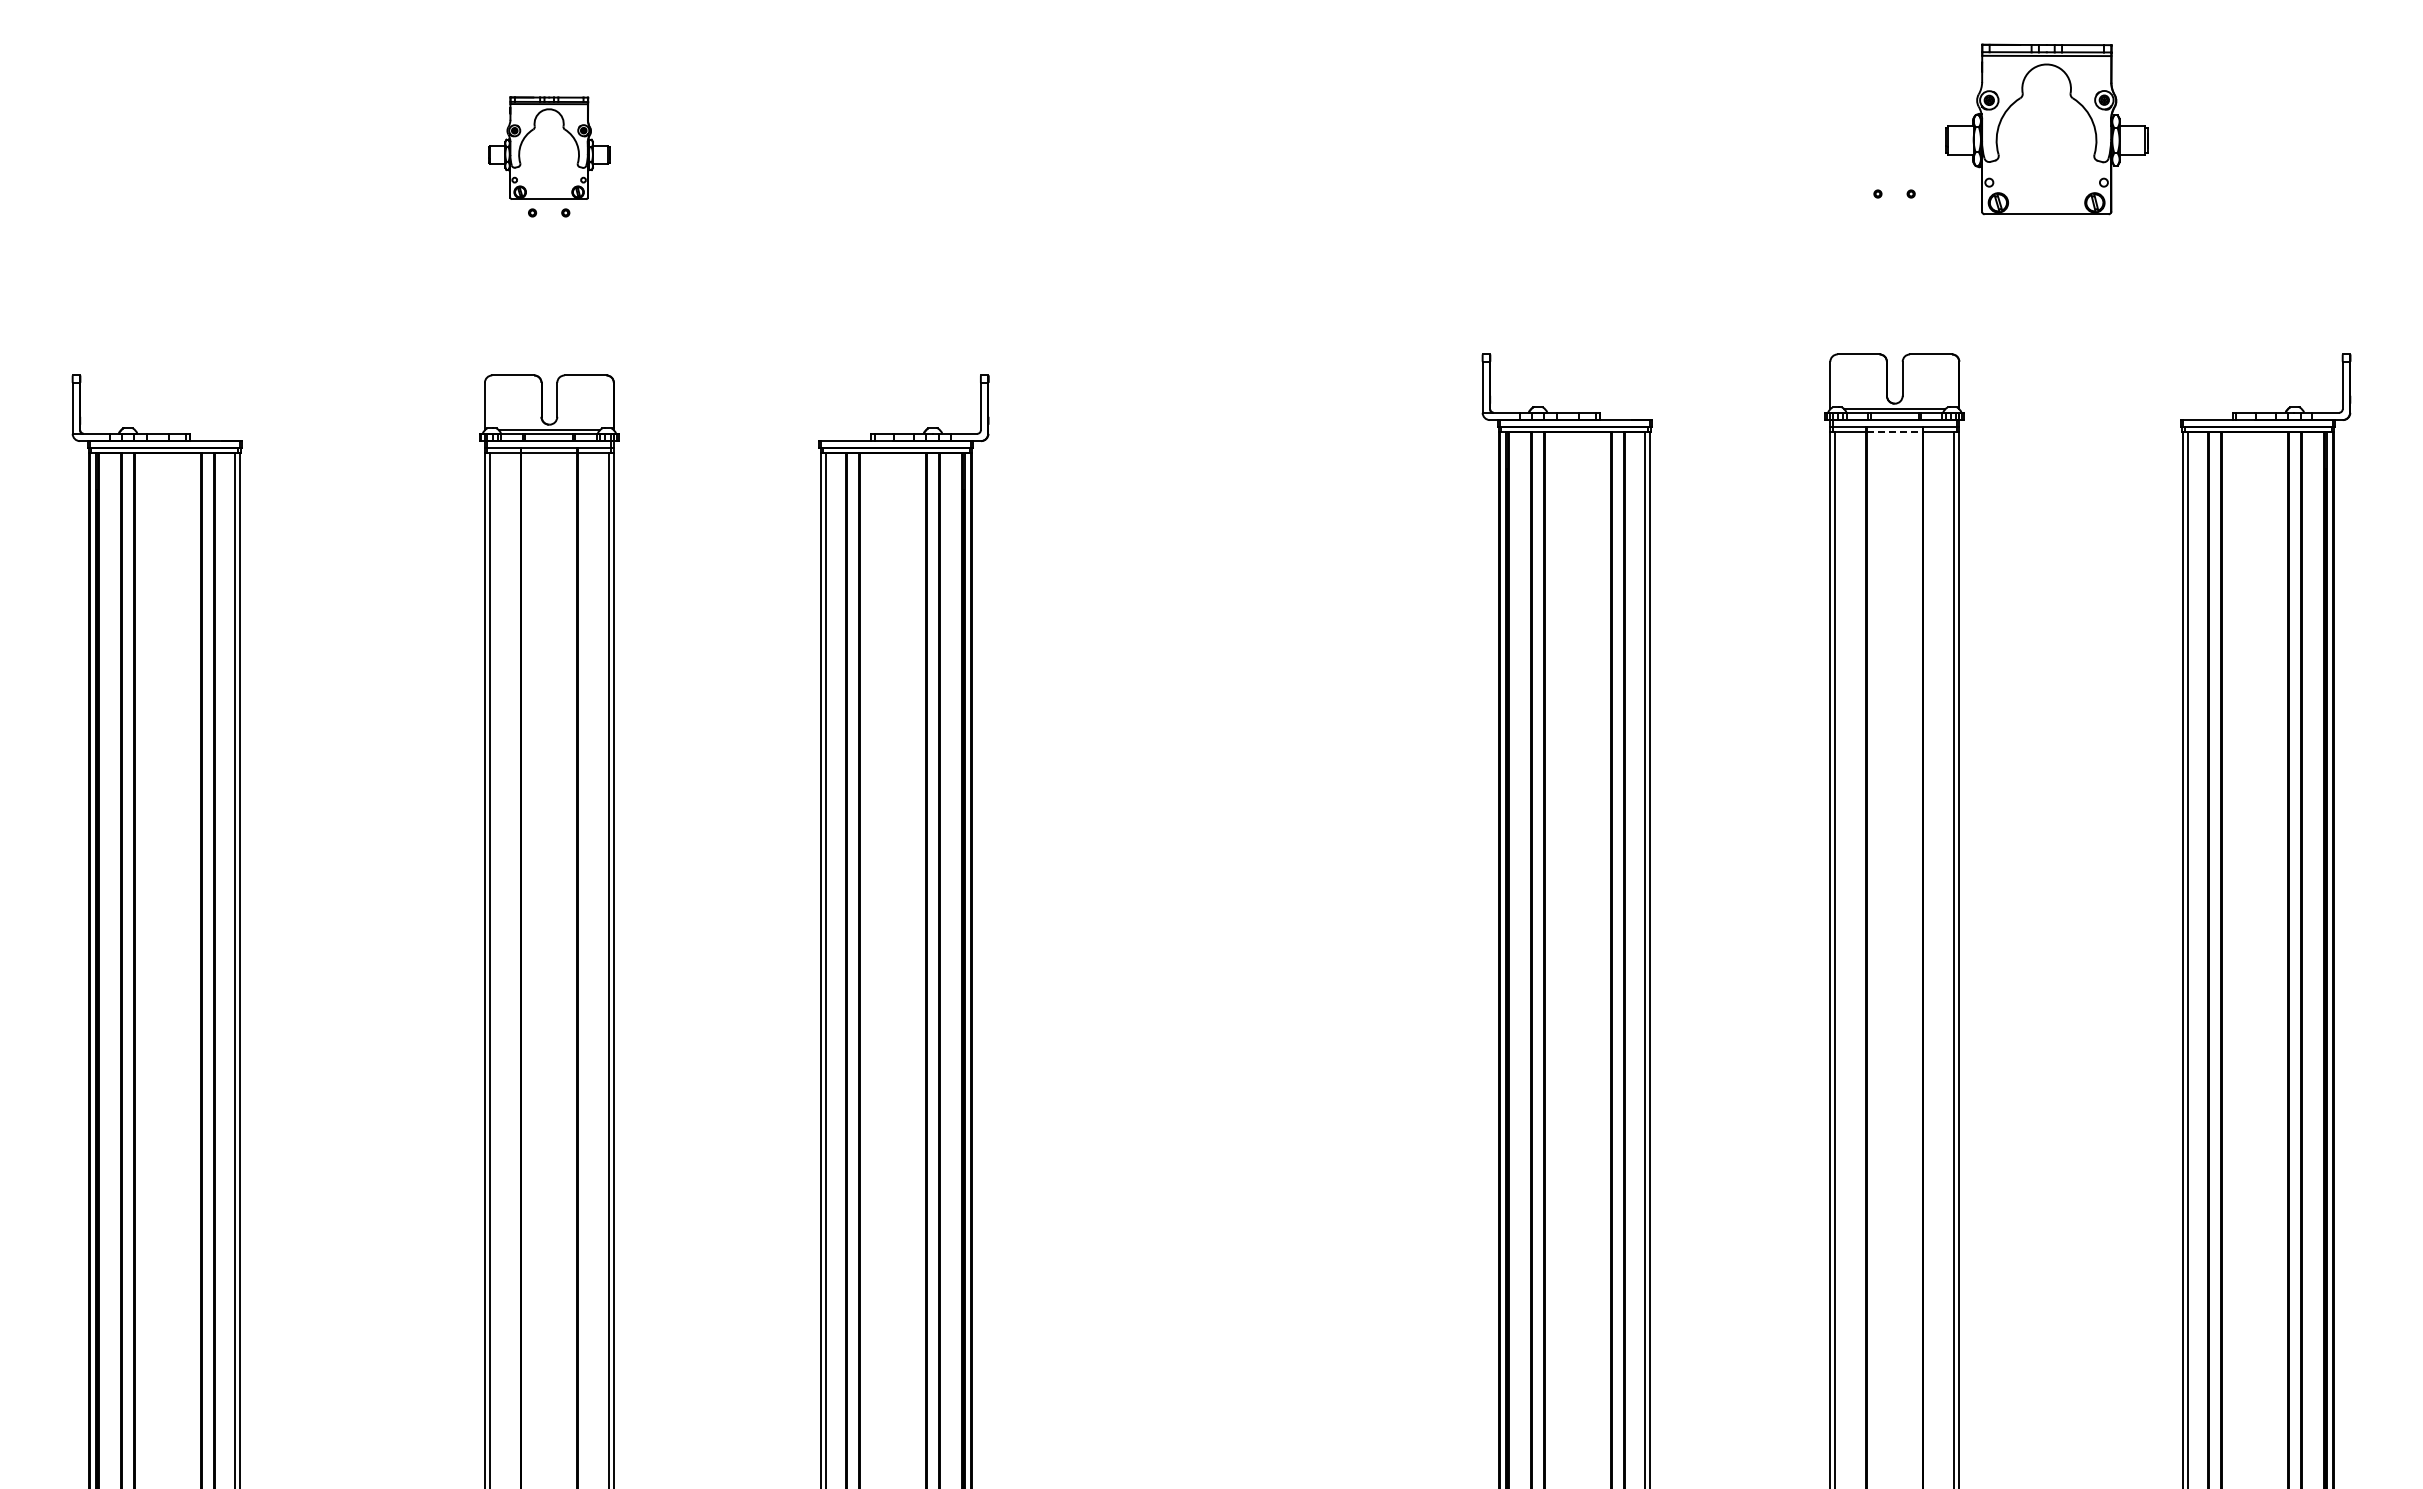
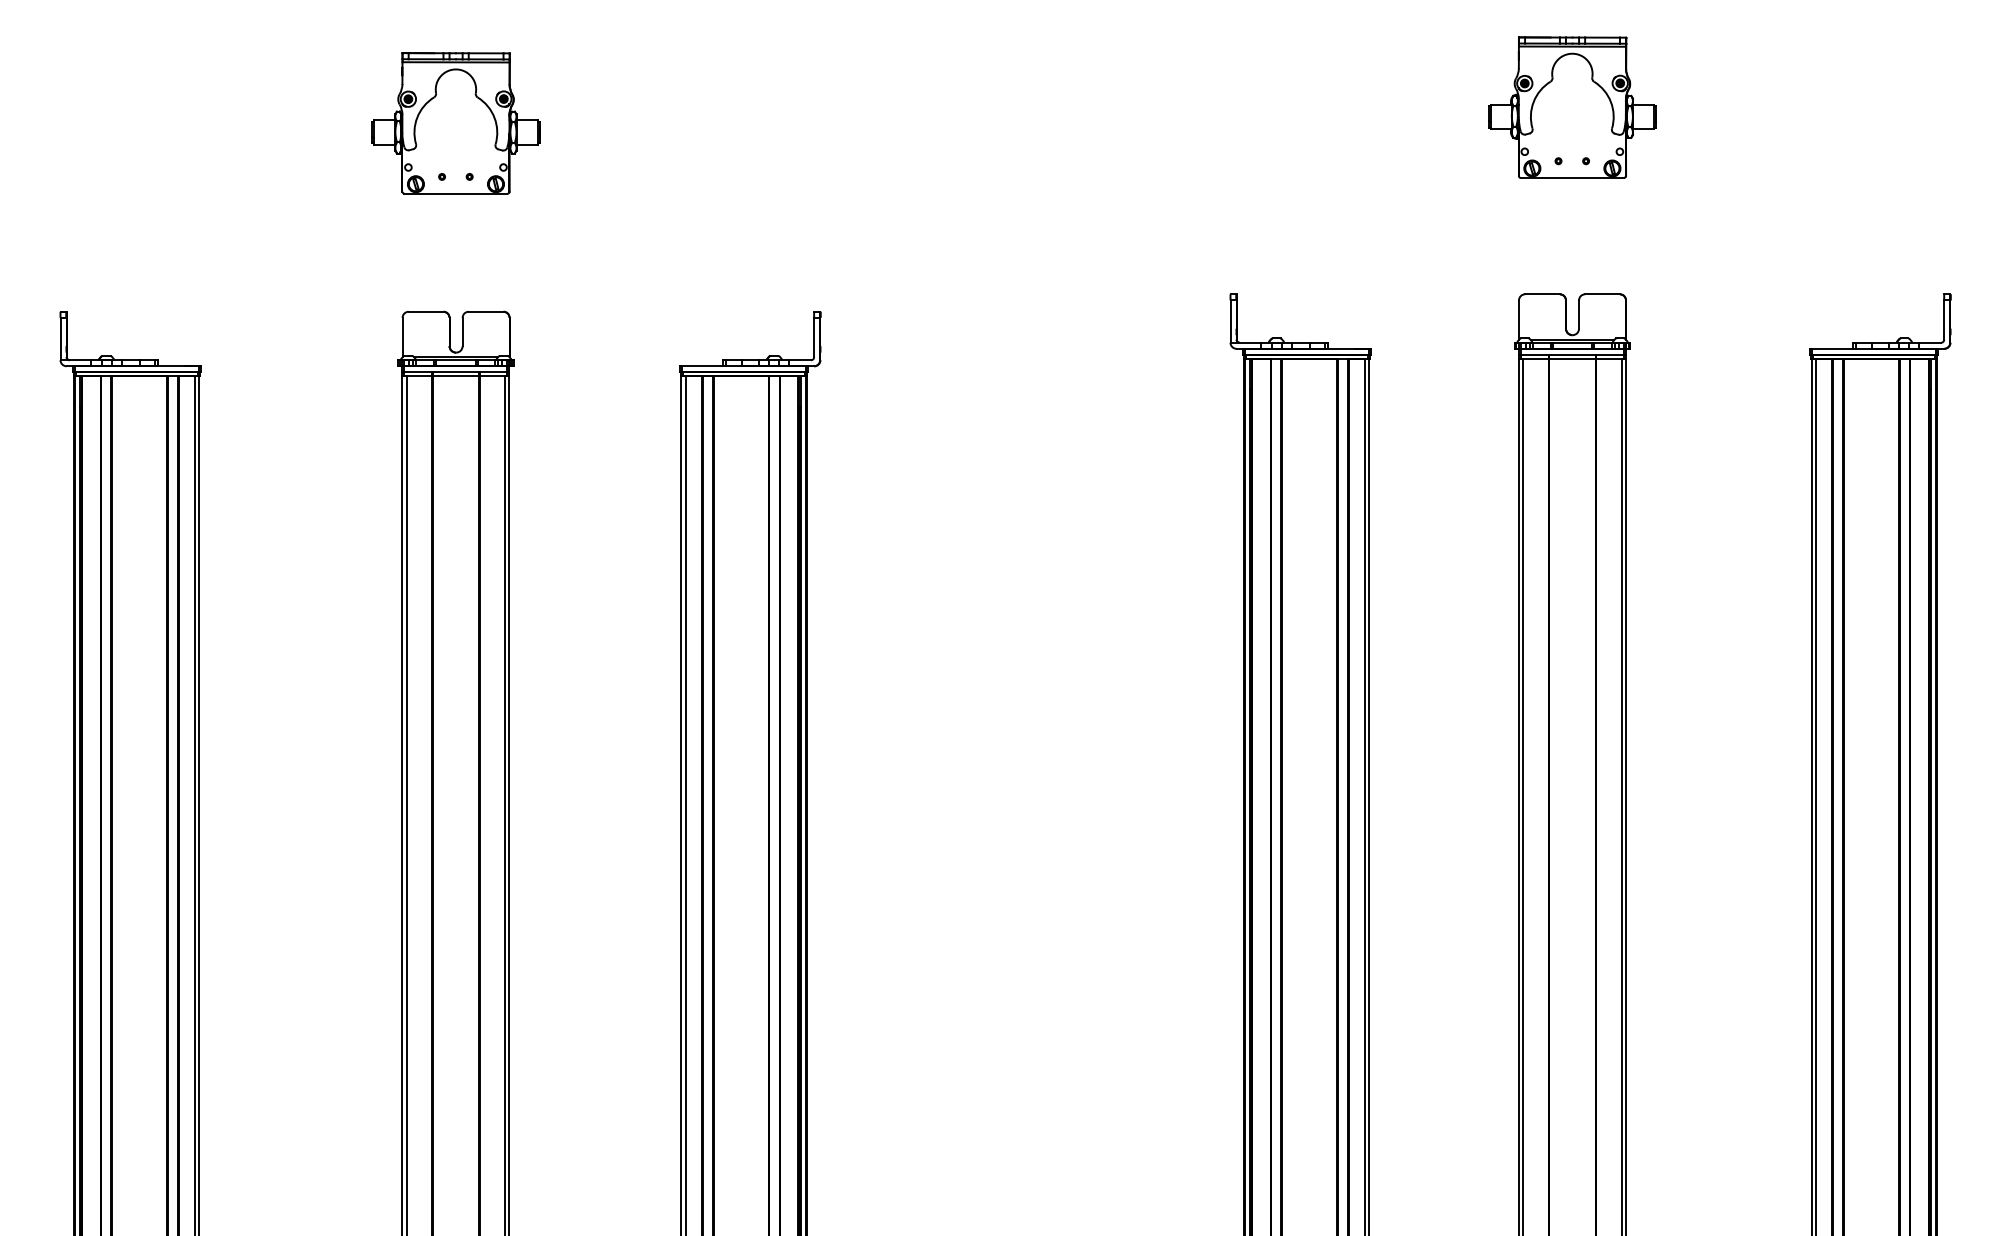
part: (2046, 129) -> (1572, 107), moved
part: (548, 147) -> (455, 122), size x1.67
line: (1894, 432) -> (1572, 359), dashed -> solid

